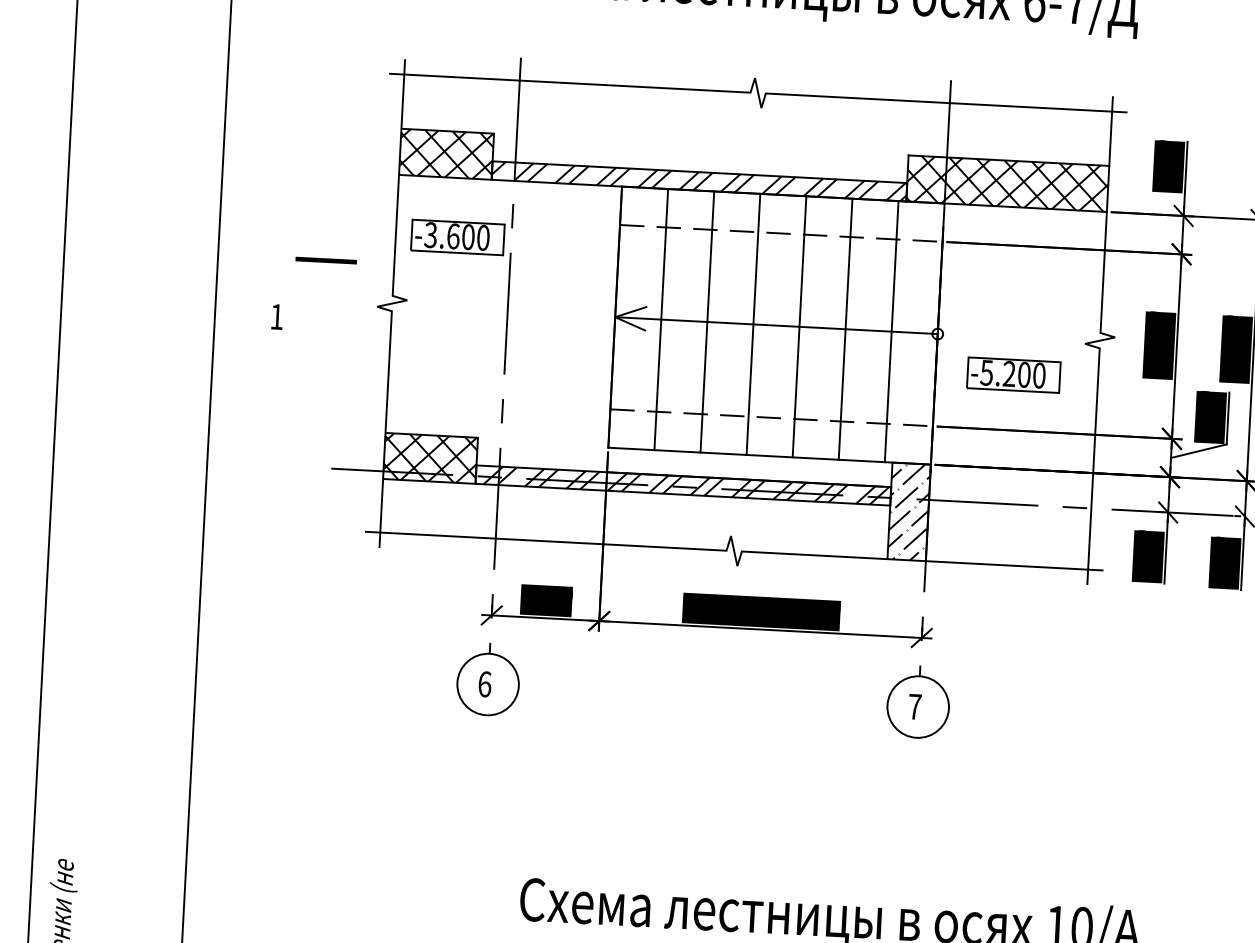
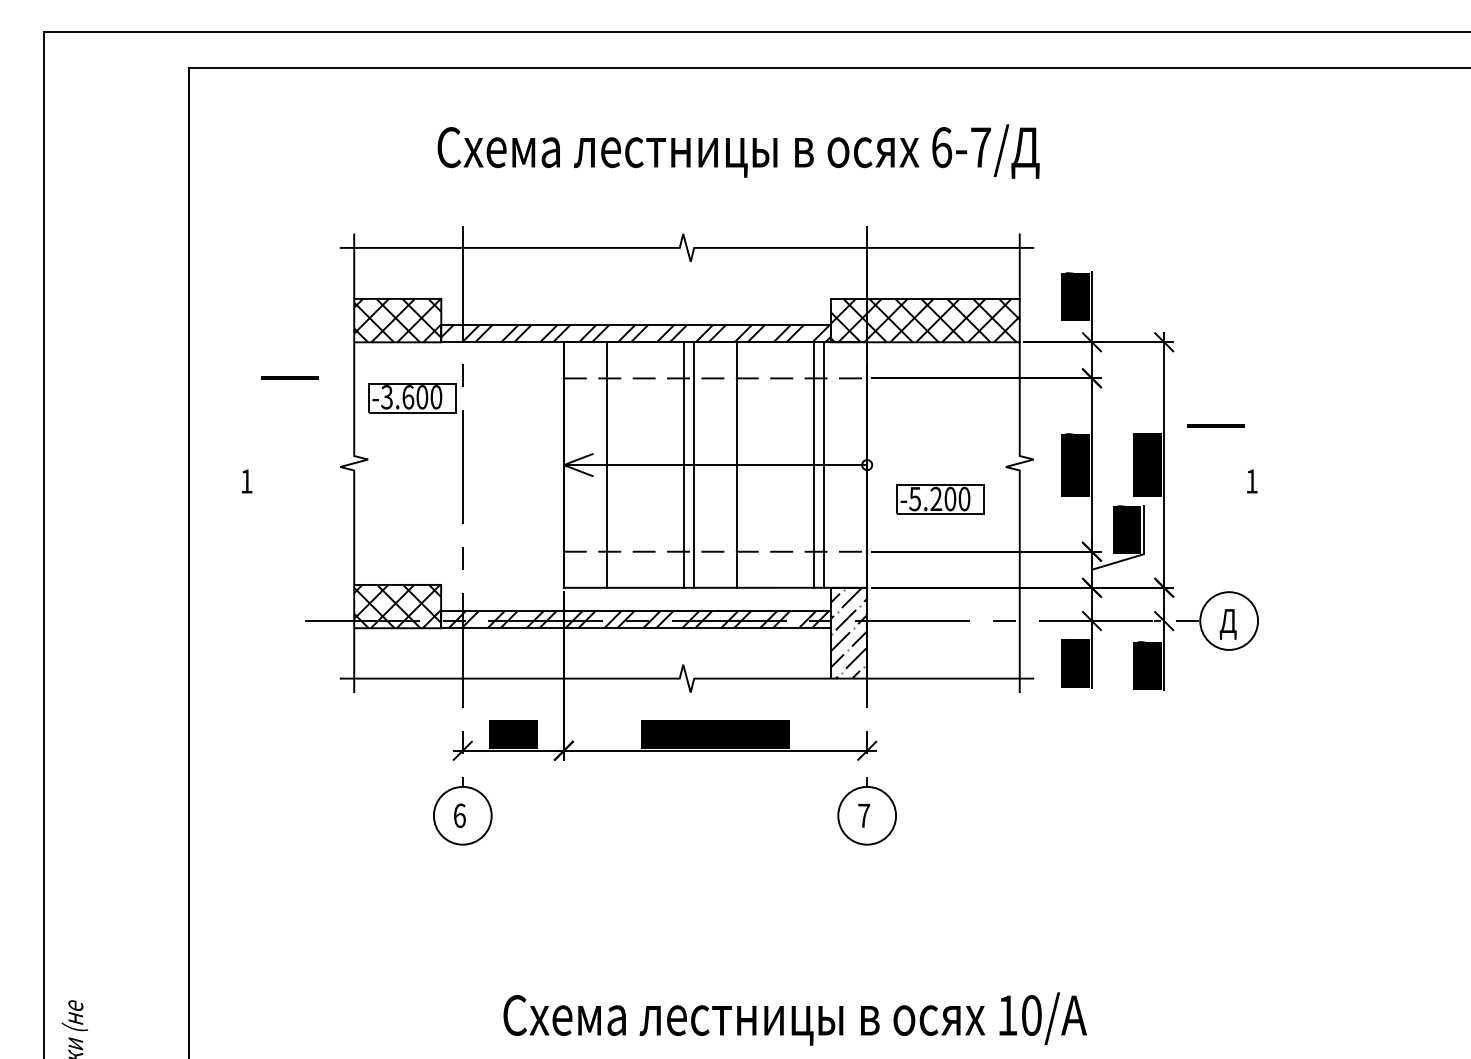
line: (325, 259) -> (289, 377), moved
line: (707, 321) -> (683, 464), moved
line: (845, 328) -> (813, 464), moved

